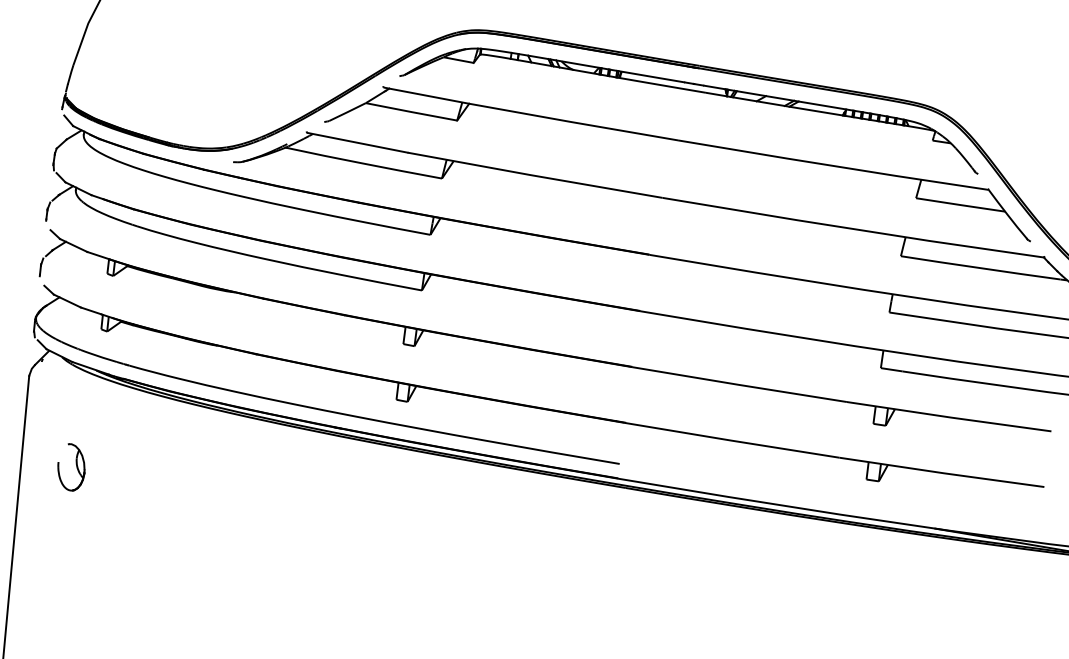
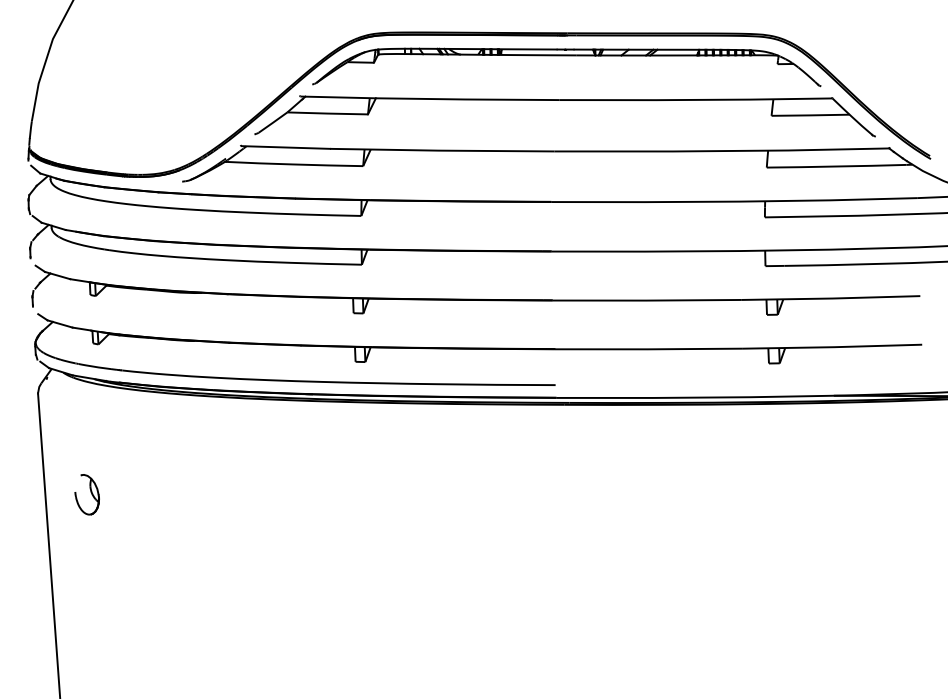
part: (70, 467) -> (86, 494), moved

